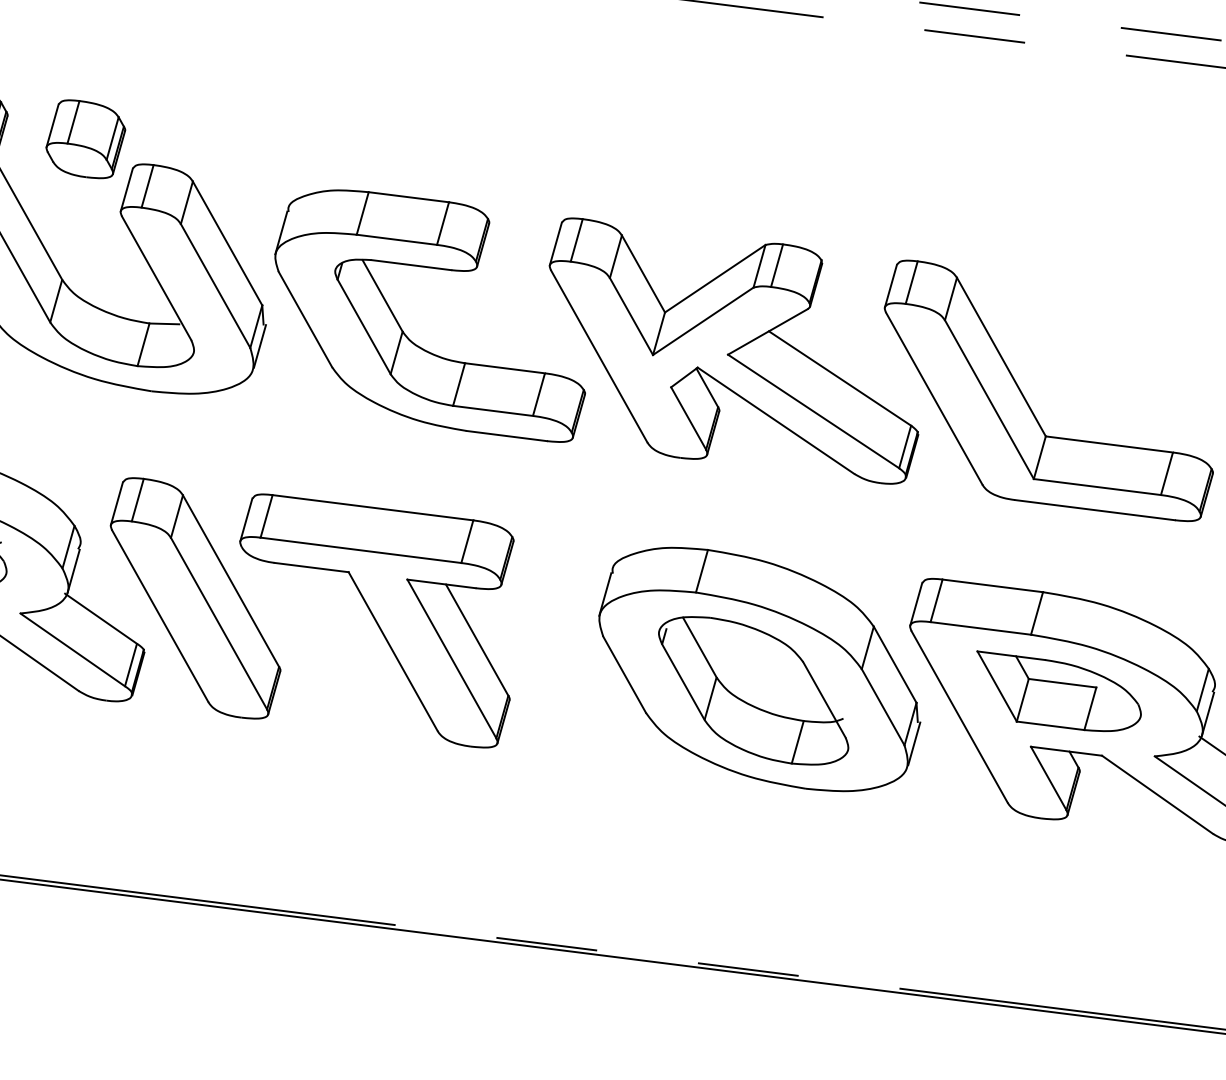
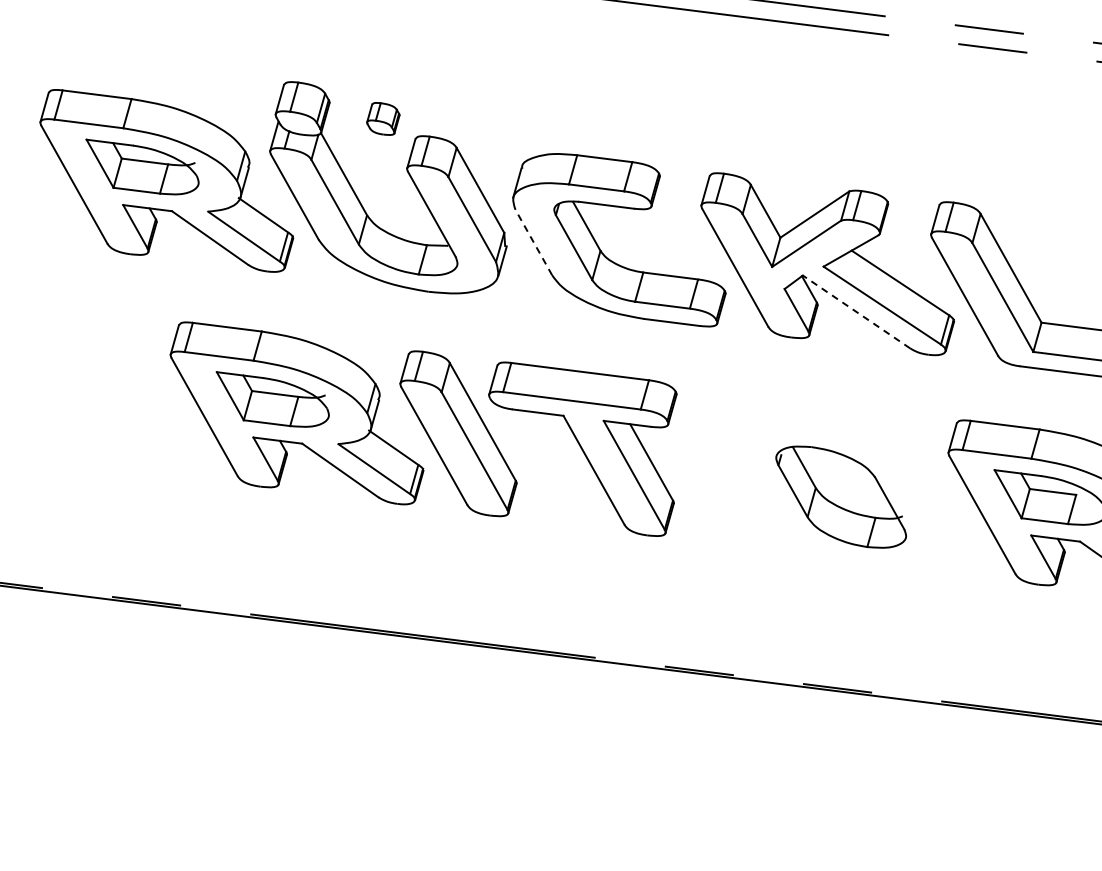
part: (86, 138) -> (383, 118), size x0.6
line: (304, 319) -> (533, 242), solid -> dashed
line: (775, 420) -> (856, 311), solid -> dashed
part: (759, 669) -> (845, 482), removed

